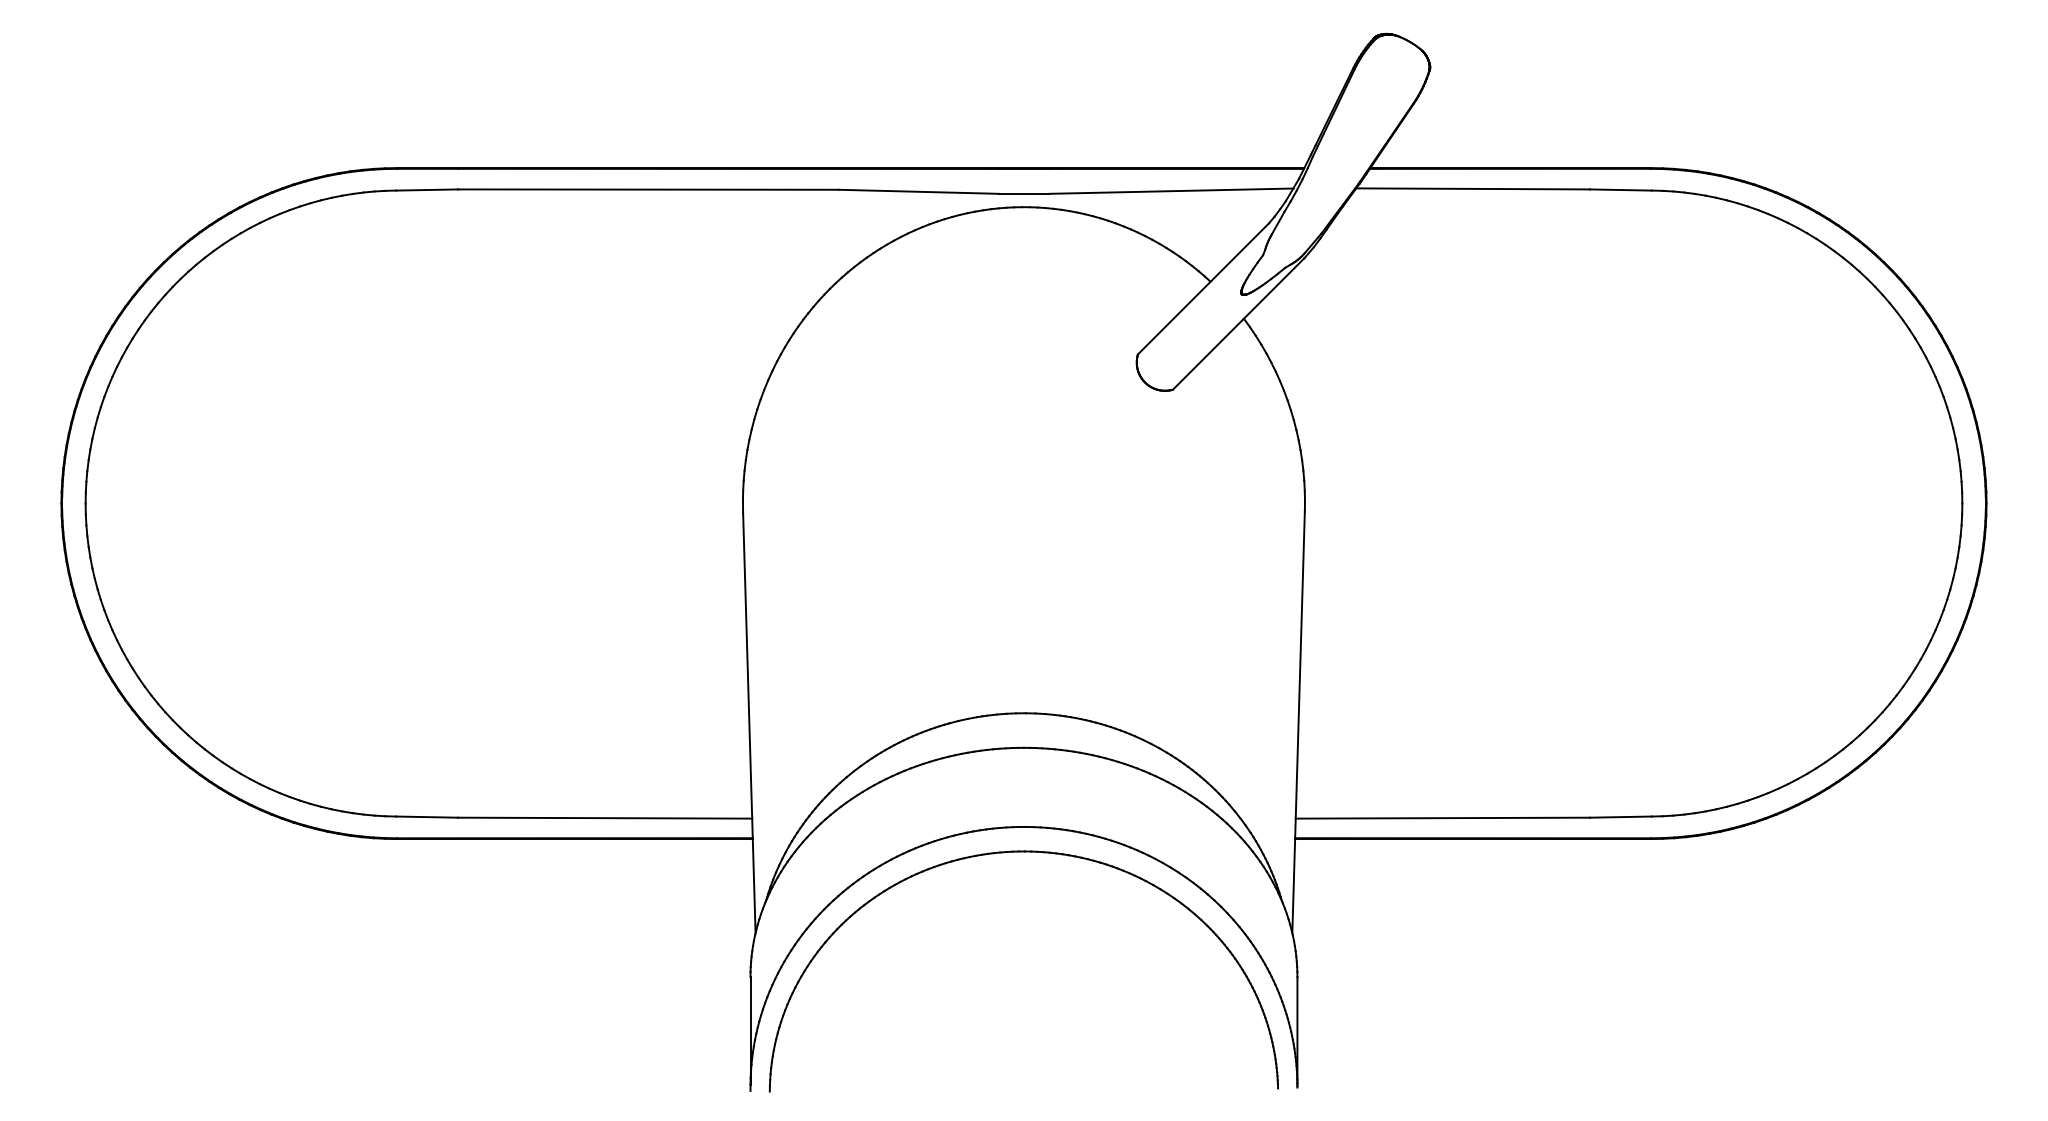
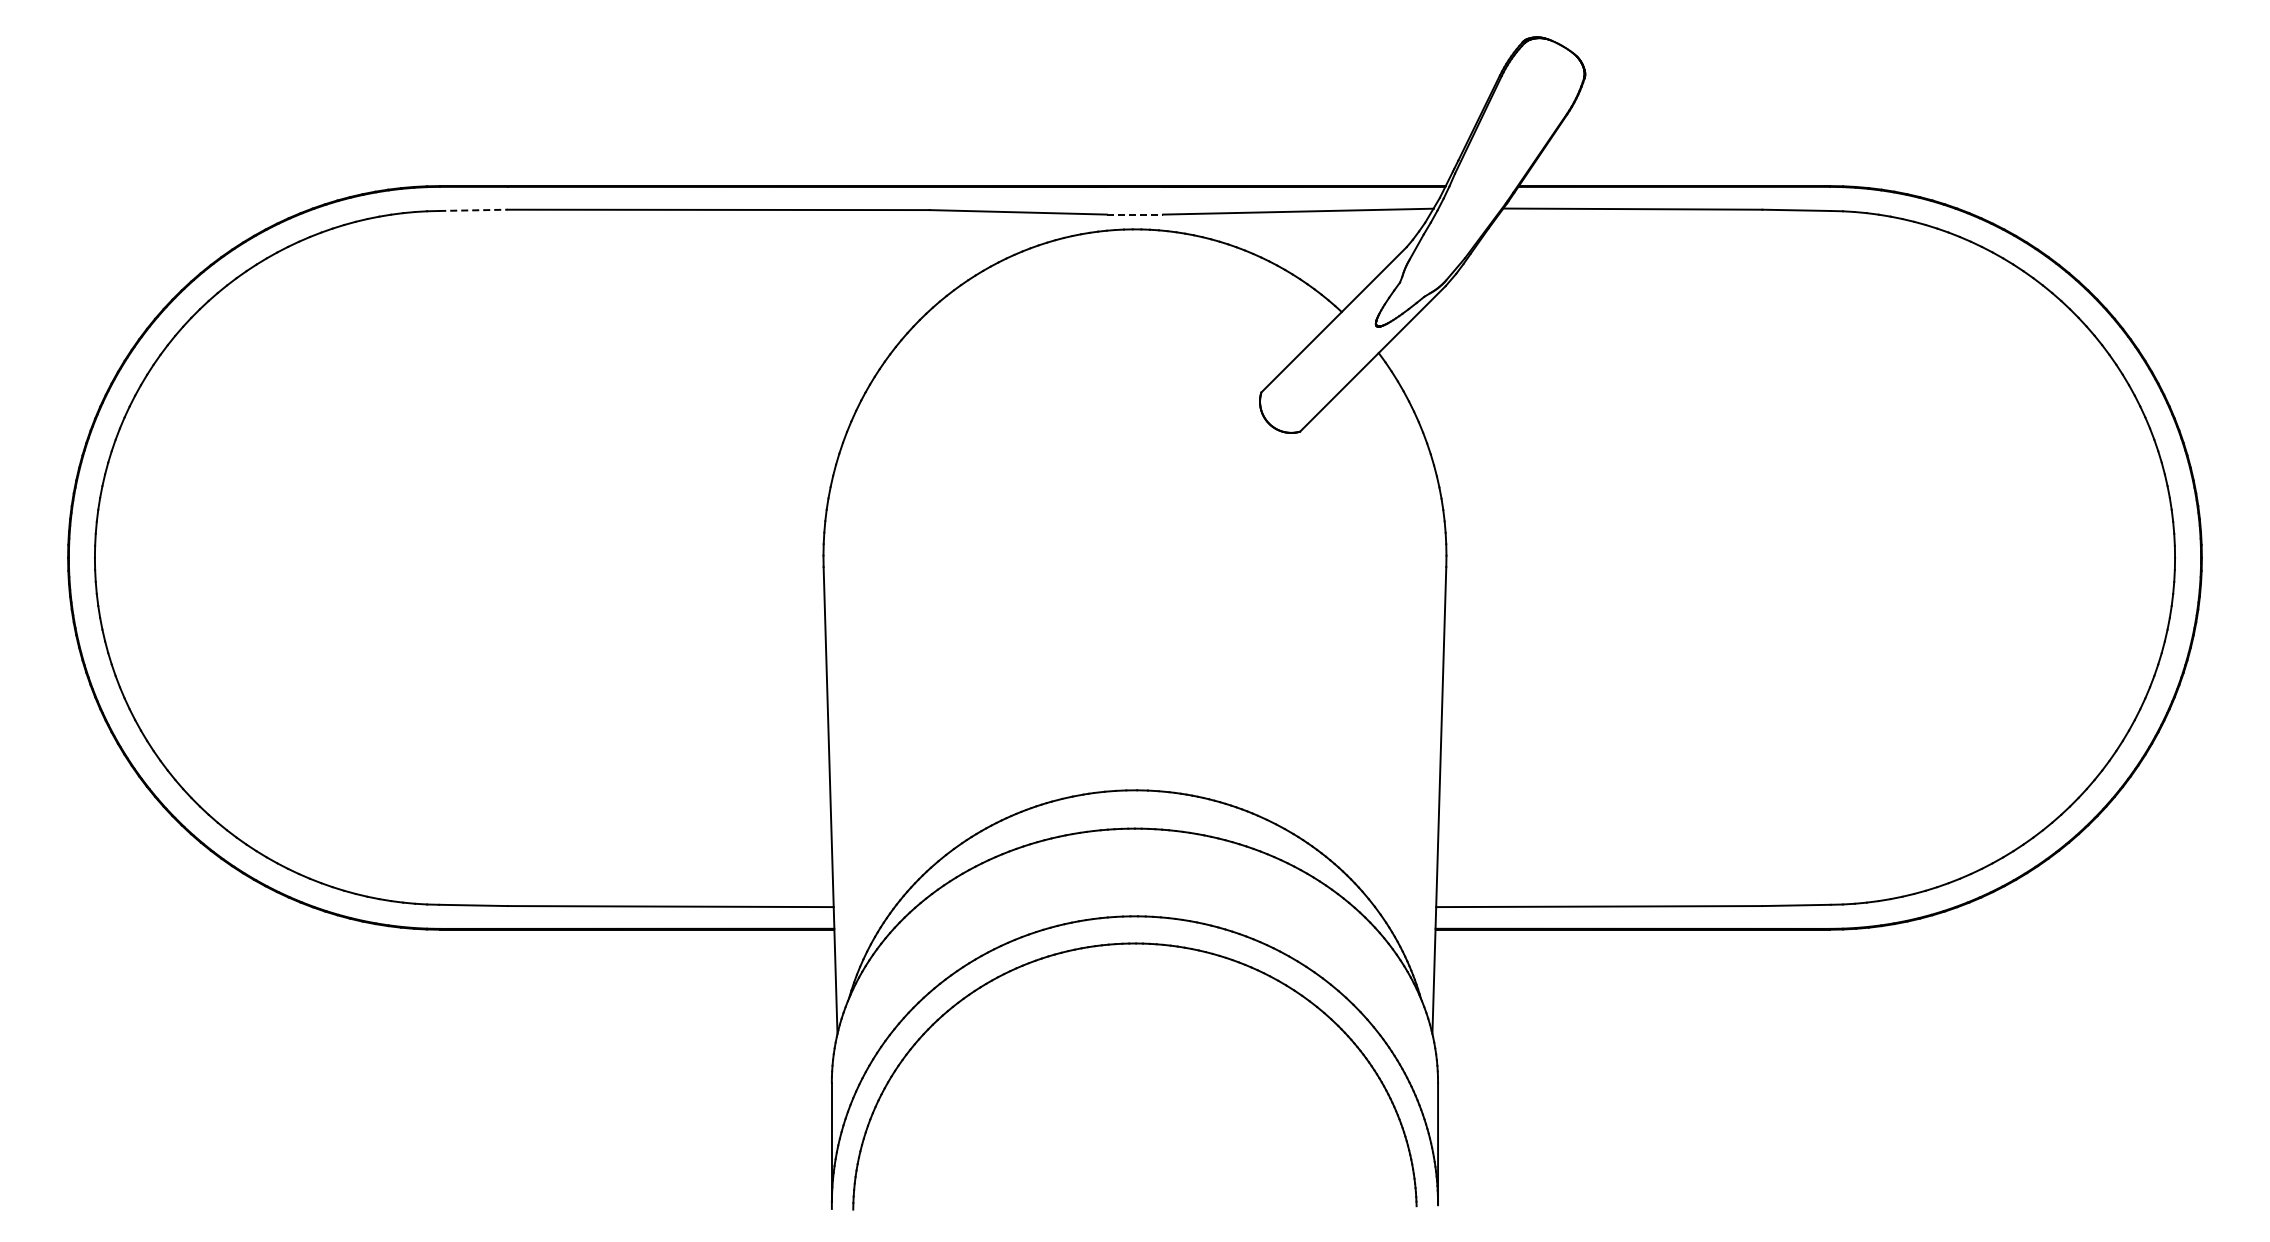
line: (427, 190) -> (473, 210), solid -> dashed
line: (1024, 193) -> (1135, 214), solid -> dashed

